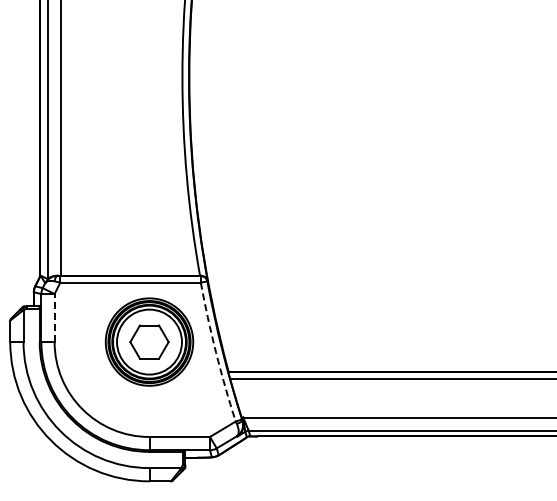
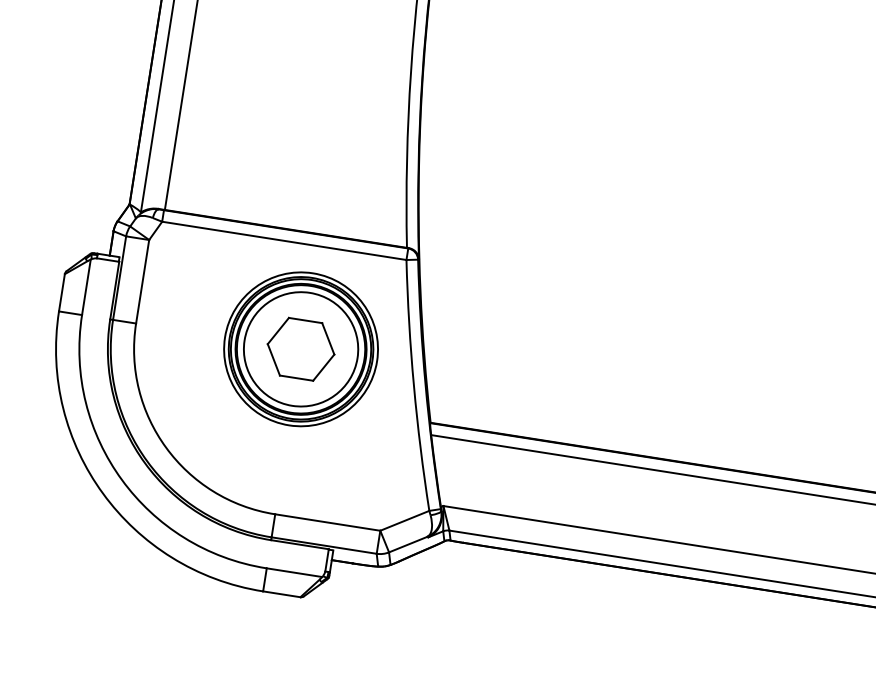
line: (54, 317) -> (142, 280), dashed -> solid
arc: (216, 352) -> (414, 385), dashed -> solid

